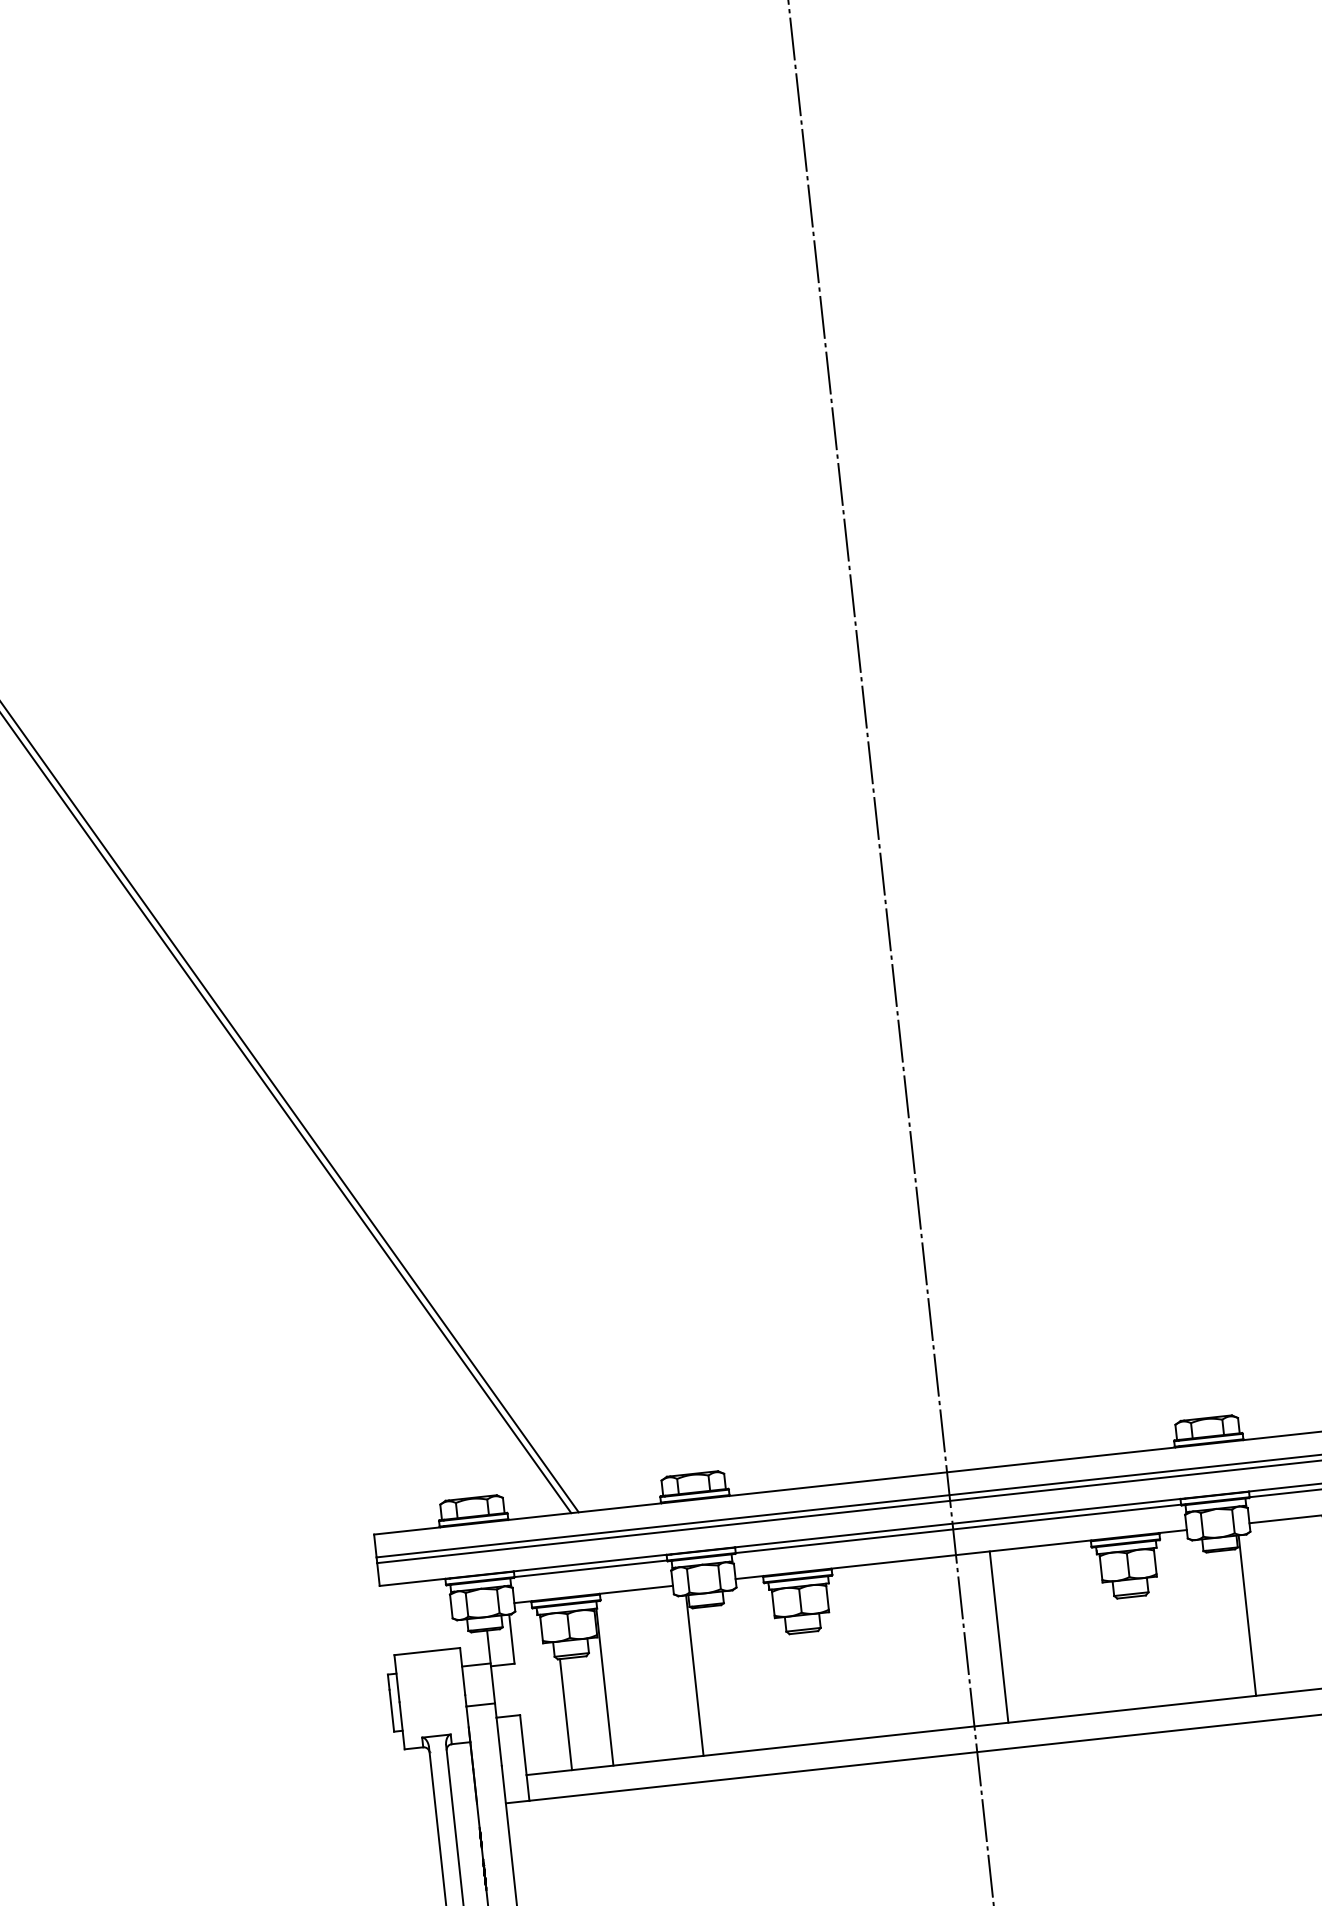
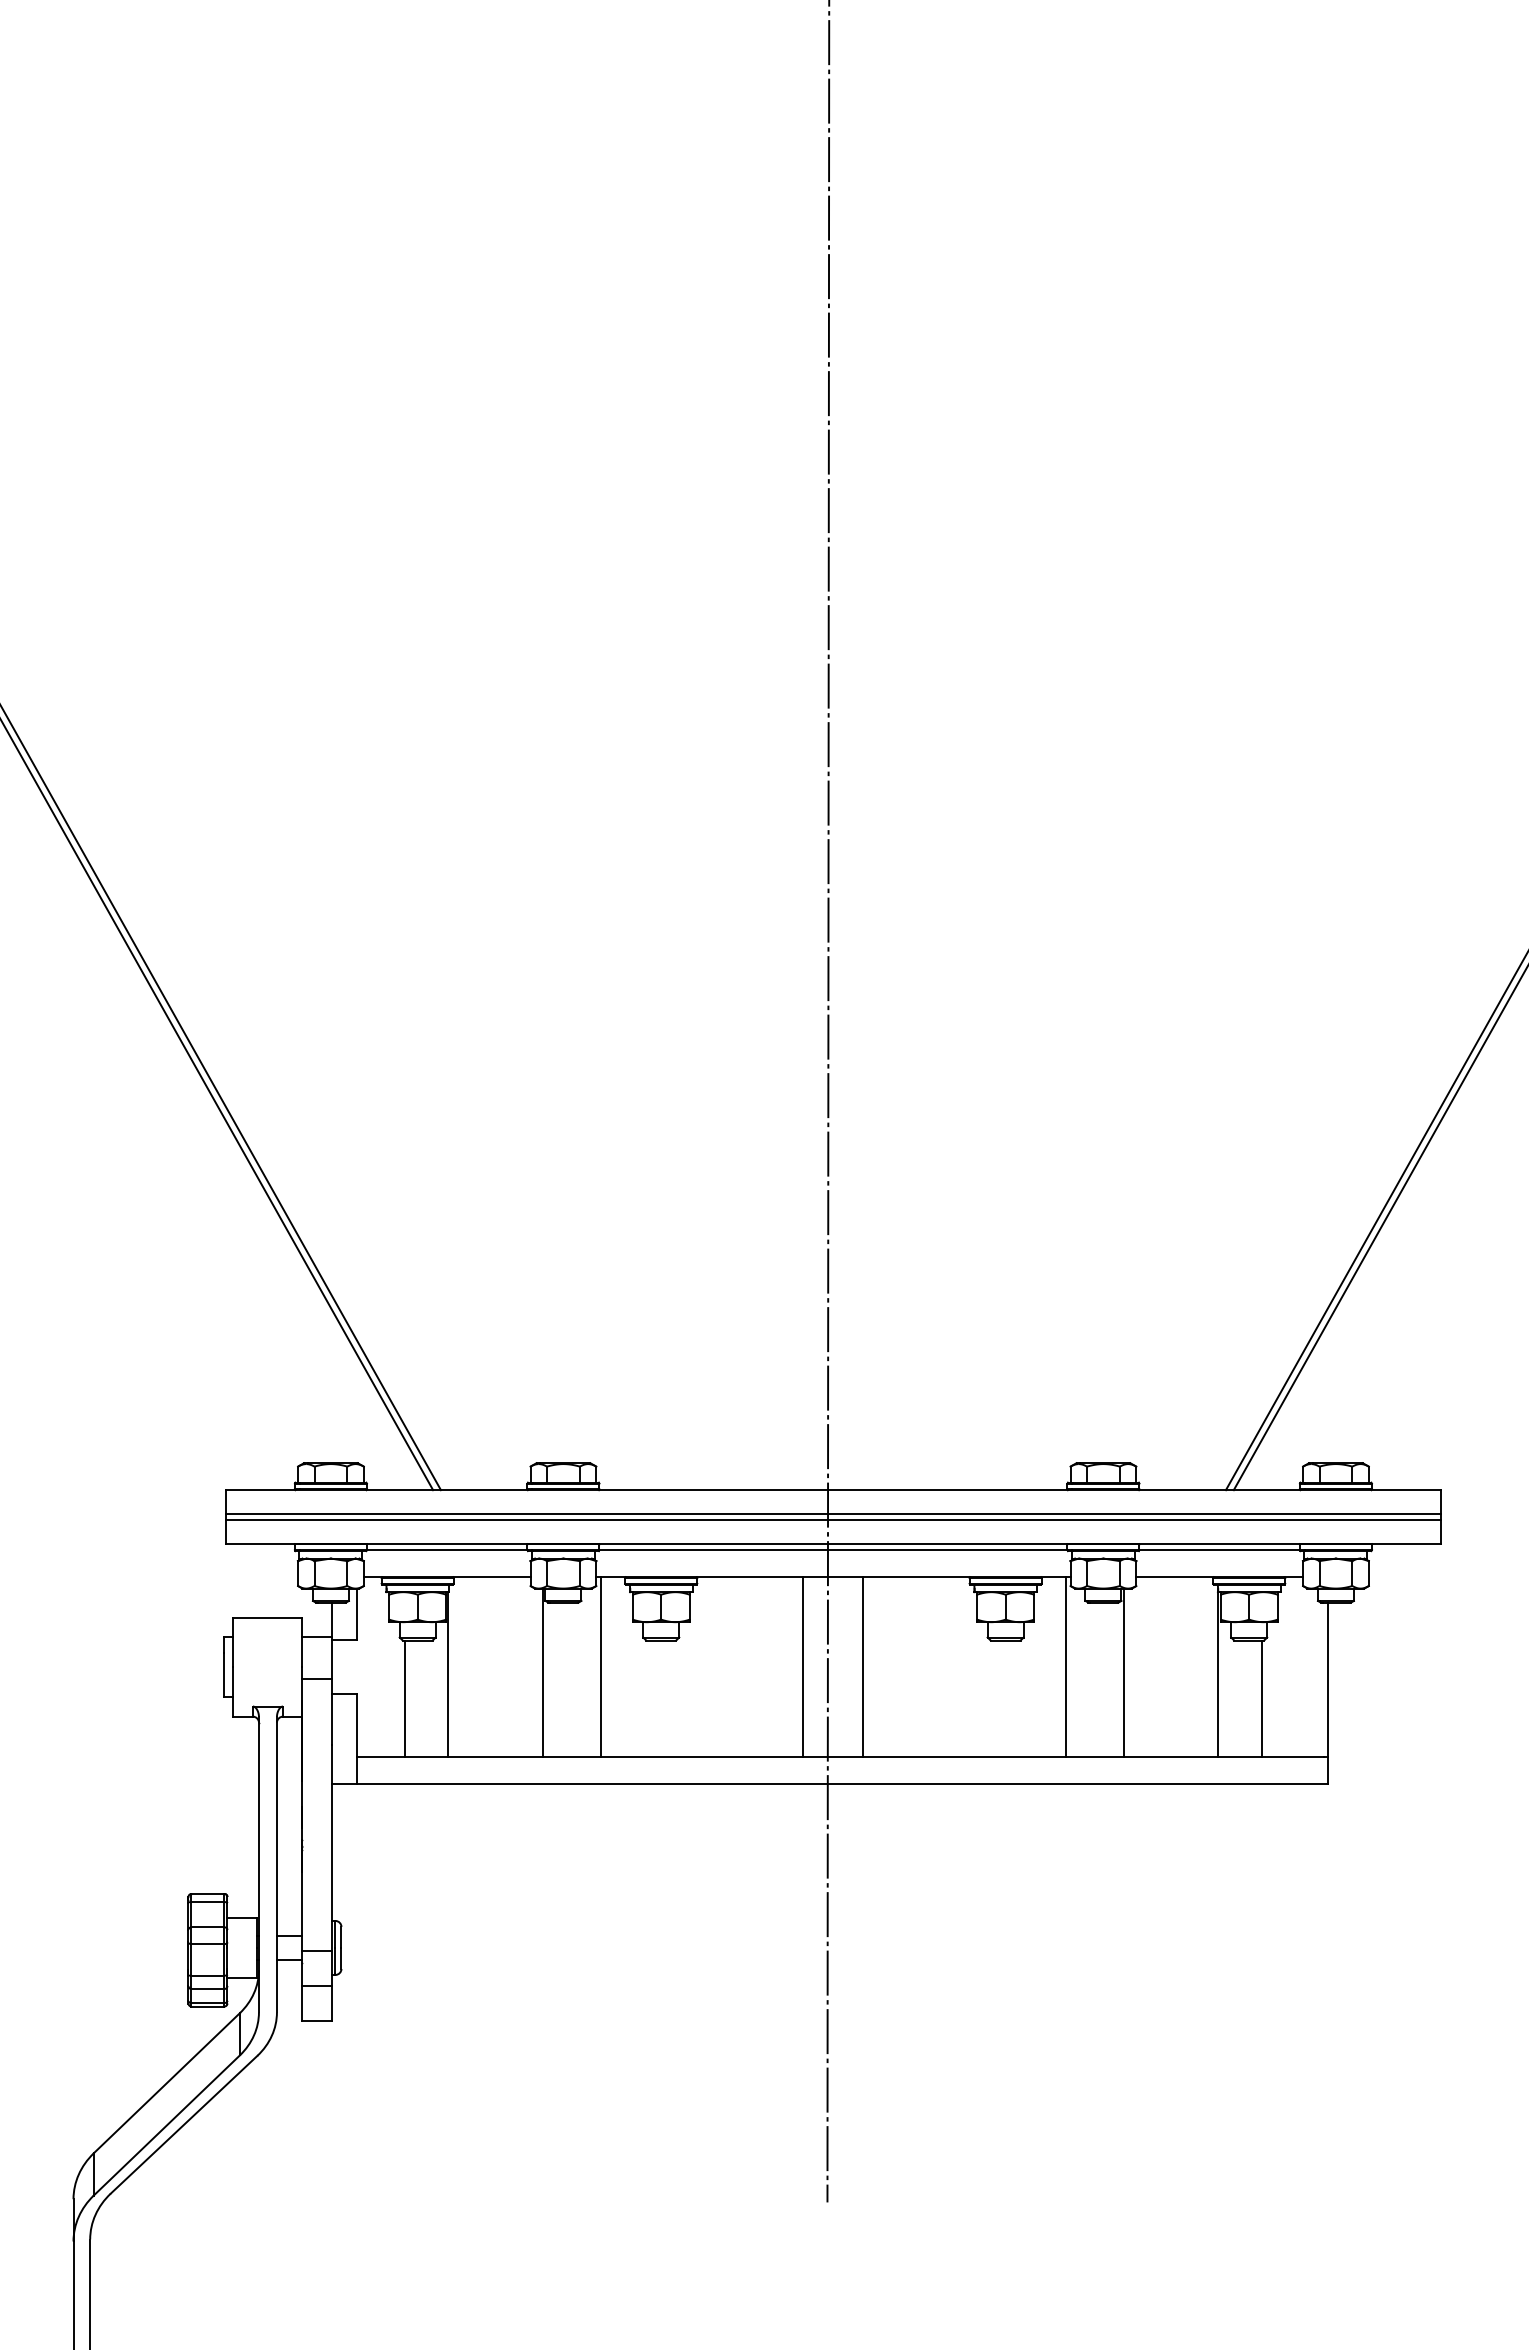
line: (1192, 1616) -> (1066, 1667), added
line: (942, 1643) -> (803, 1667), added
line: (748, 1664) -> (600, 1667), added

